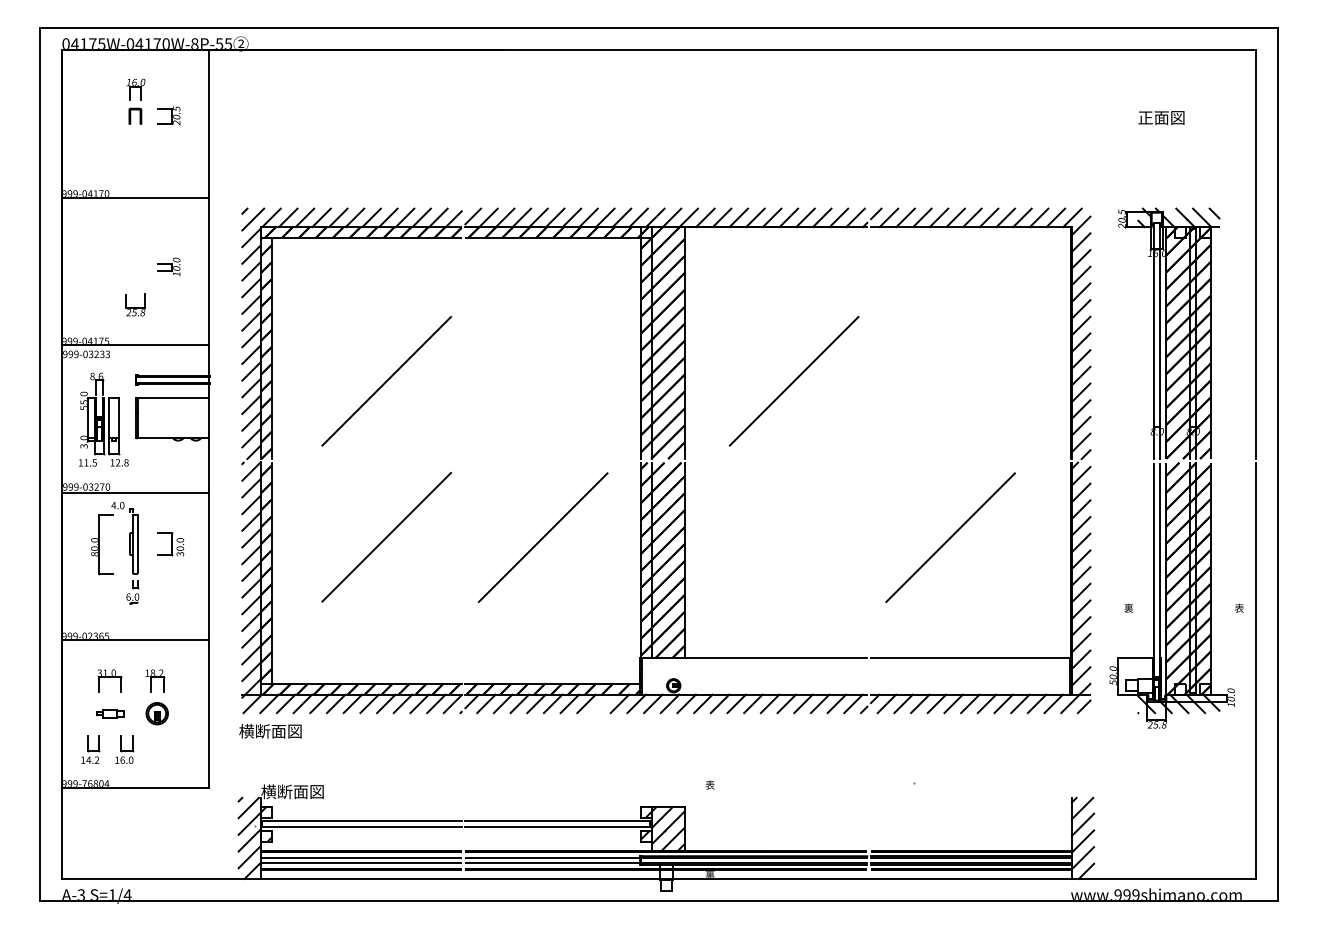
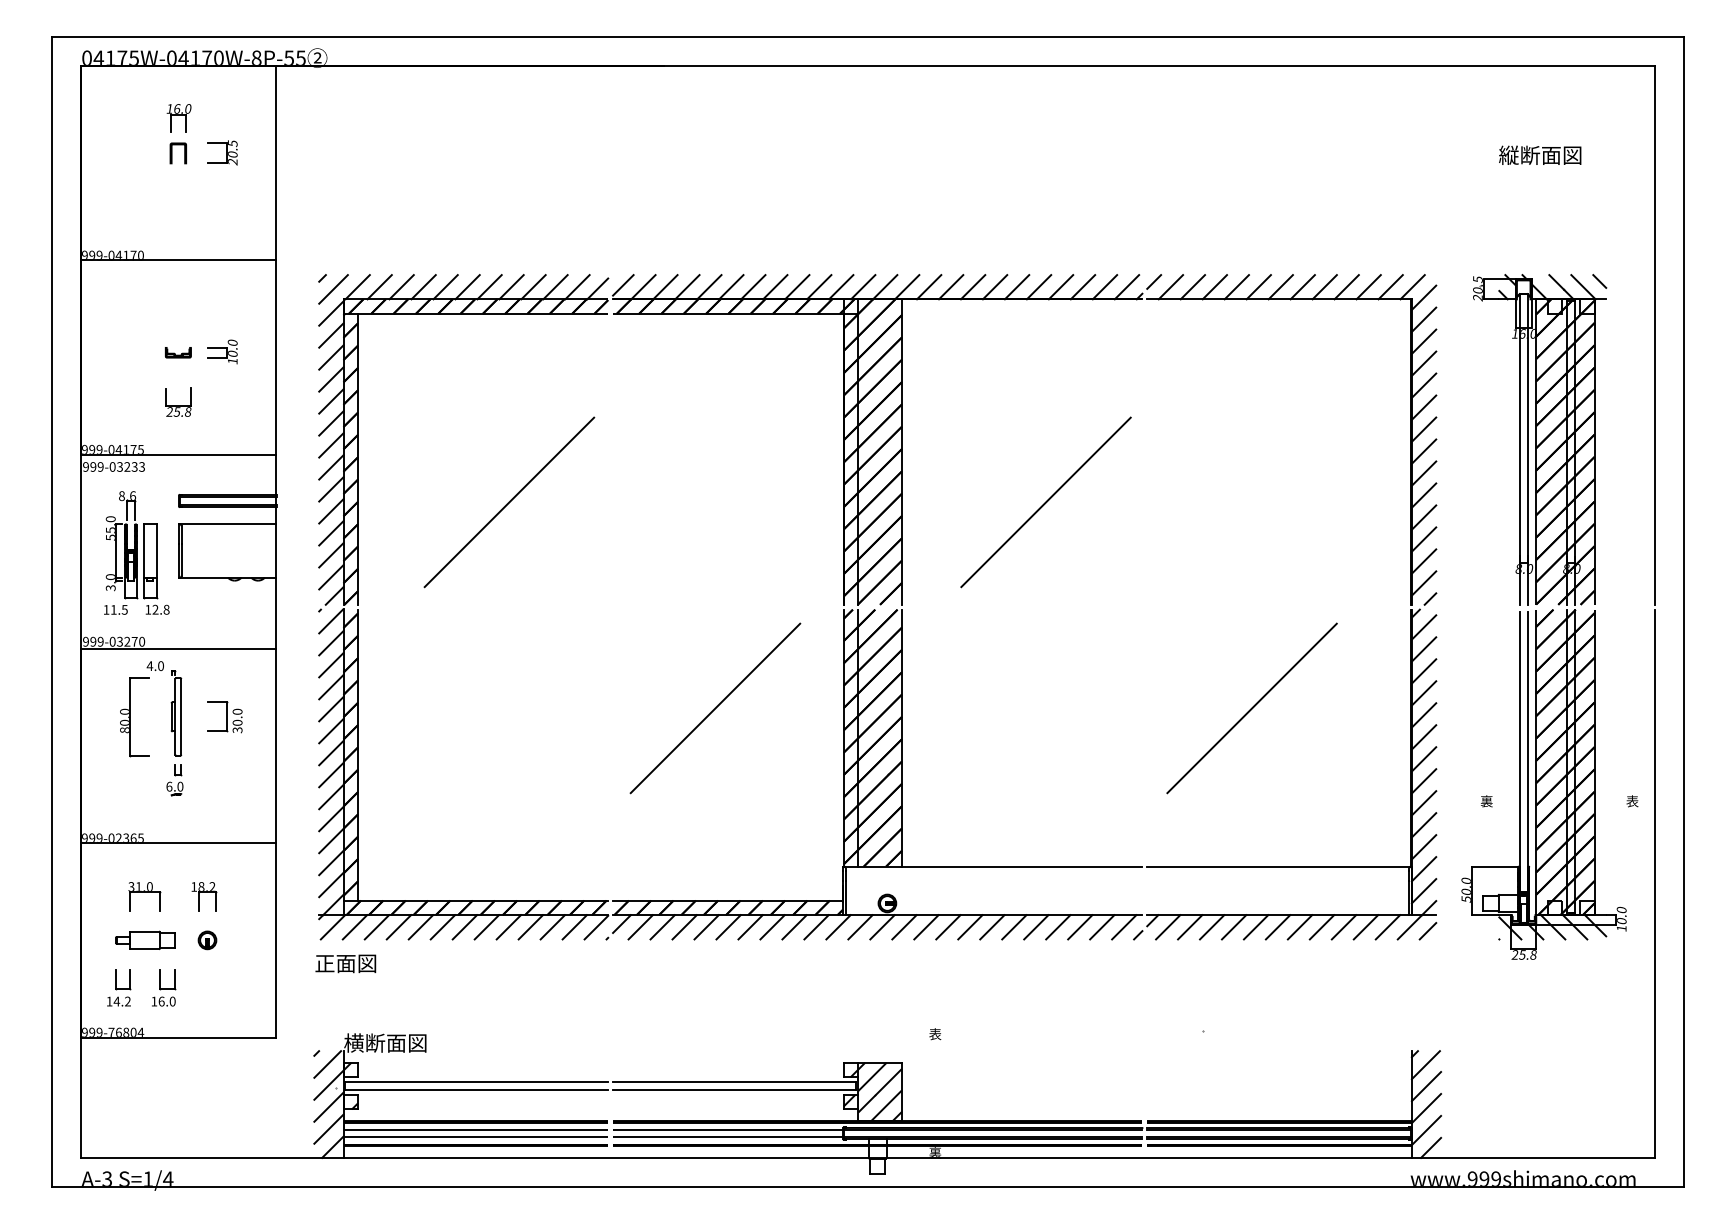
text: (1169, 117) -> (1540, 154), 正面図 -> 縦断面図
part: (135, 267) -> (178, 352), added
line: (386, 537) -> (509, 708), removed
line: (603, 703) -> (794, 926), added
part: (110, 713) -> (145, 939), size x1.67
part: (157, 713) -> (207, 939), size x0.62
text: (270, 730) -> (356, 962), 横断面図 -> 正面図

